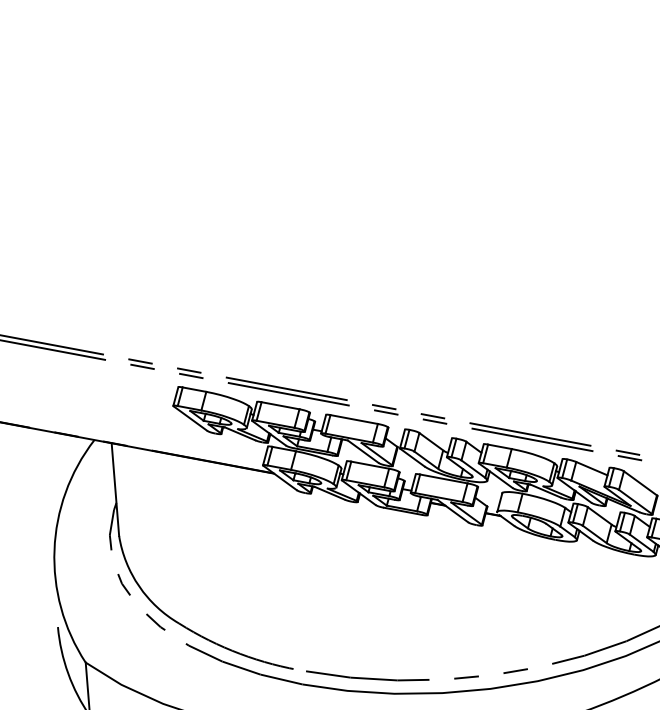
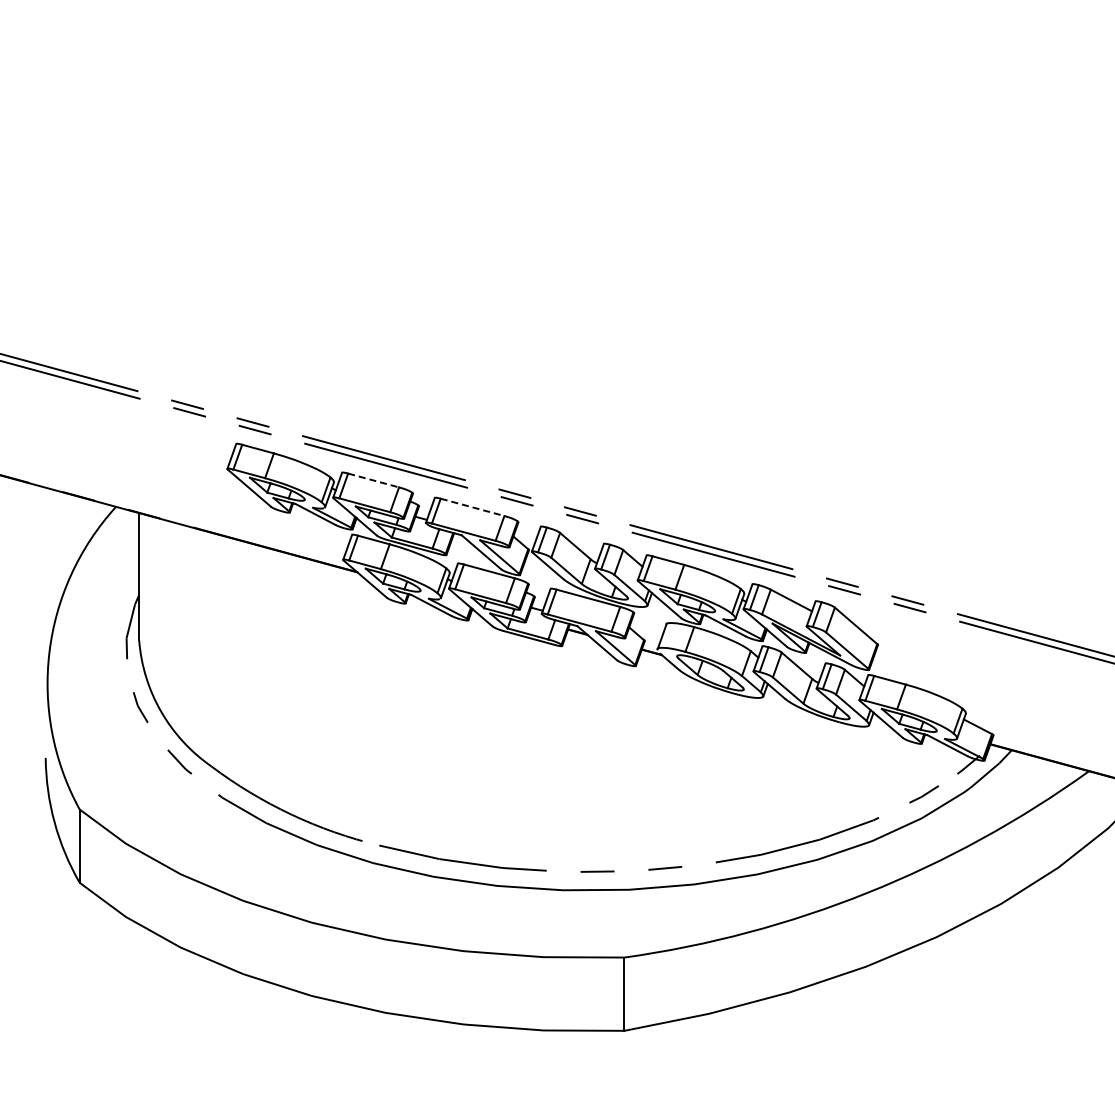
line: (281, 405) -> (374, 480), solid -> dashed
line: (354, 419) -> (473, 507), solid -> dashed

